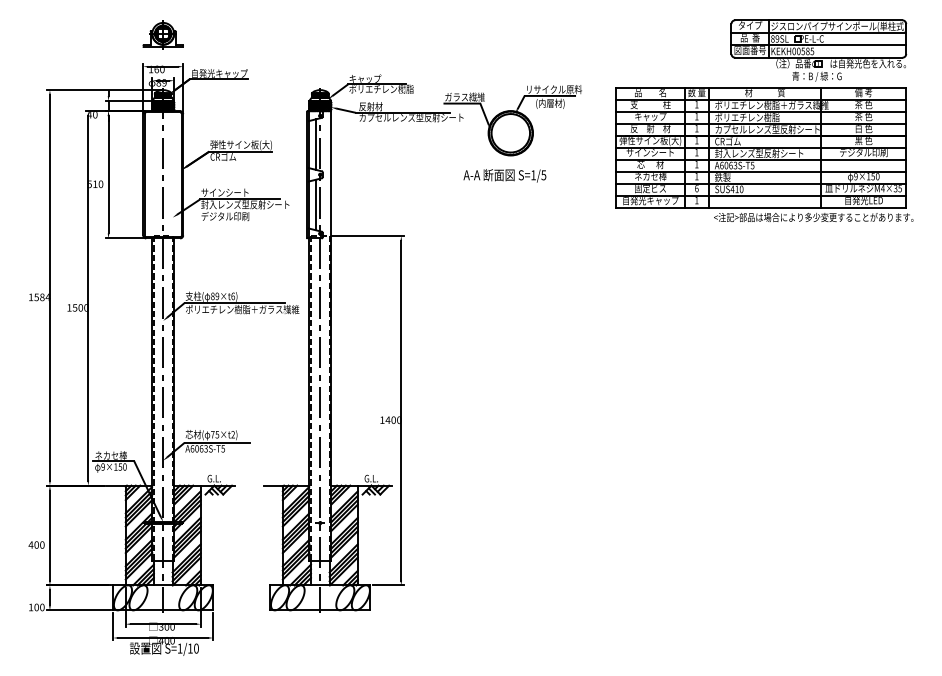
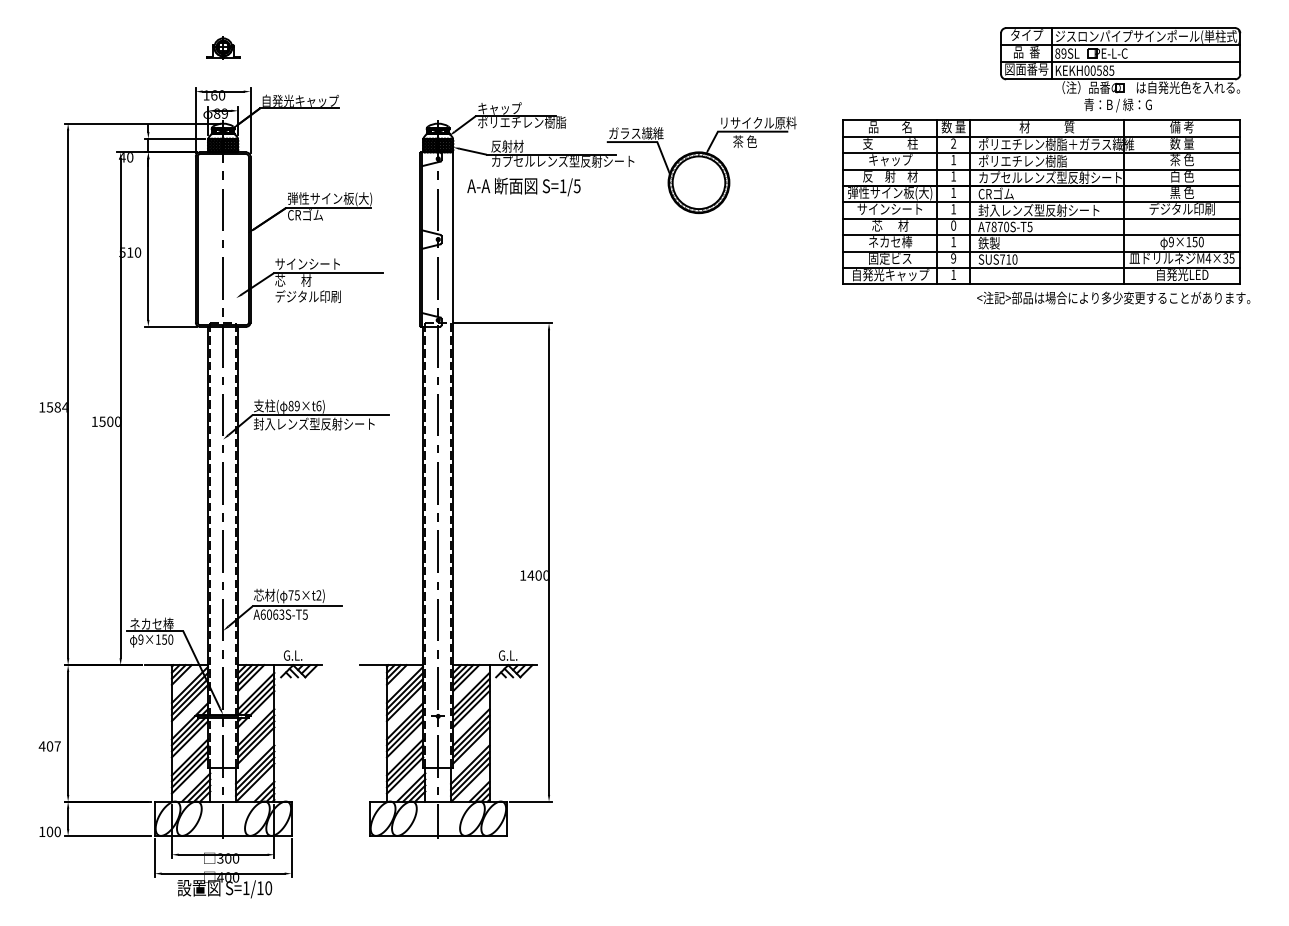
part: (163, 35) -> (223, 48), size x0.6
text: (549, 103) -> (752, 142), (内層材) -> 茶 色
text: (696, 104) -> (953, 143), 1 -> 2
text: (863, 104) -> (1181, 143), 茶 色 -> 数 量
line: (316, 144) -> (432, 197), removed
text: (696, 164) -> (953, 225), 1 -> 0
text: (728, 165) -> (997, 226), A6063S-T5 -> A7870S-T5
text: (504, 175) -> (523, 186), moved
text: (696, 188) -> (953, 258), 6 -> 9
text: (732, 189) -> (1002, 259), SUS410 -> SUS710
text: (245, 204) -> (335, 280), 封入レンズ型反射シート -> 芯      材
line: (316, 204) -> (432, 280), removed
text: (242, 309) -> (331, 423), ポリエチレン樹脂＋ガラス繊維 -> 封入レンズ型反射シート
text: (42, 545) -> (57, 746), 400 -> 407

